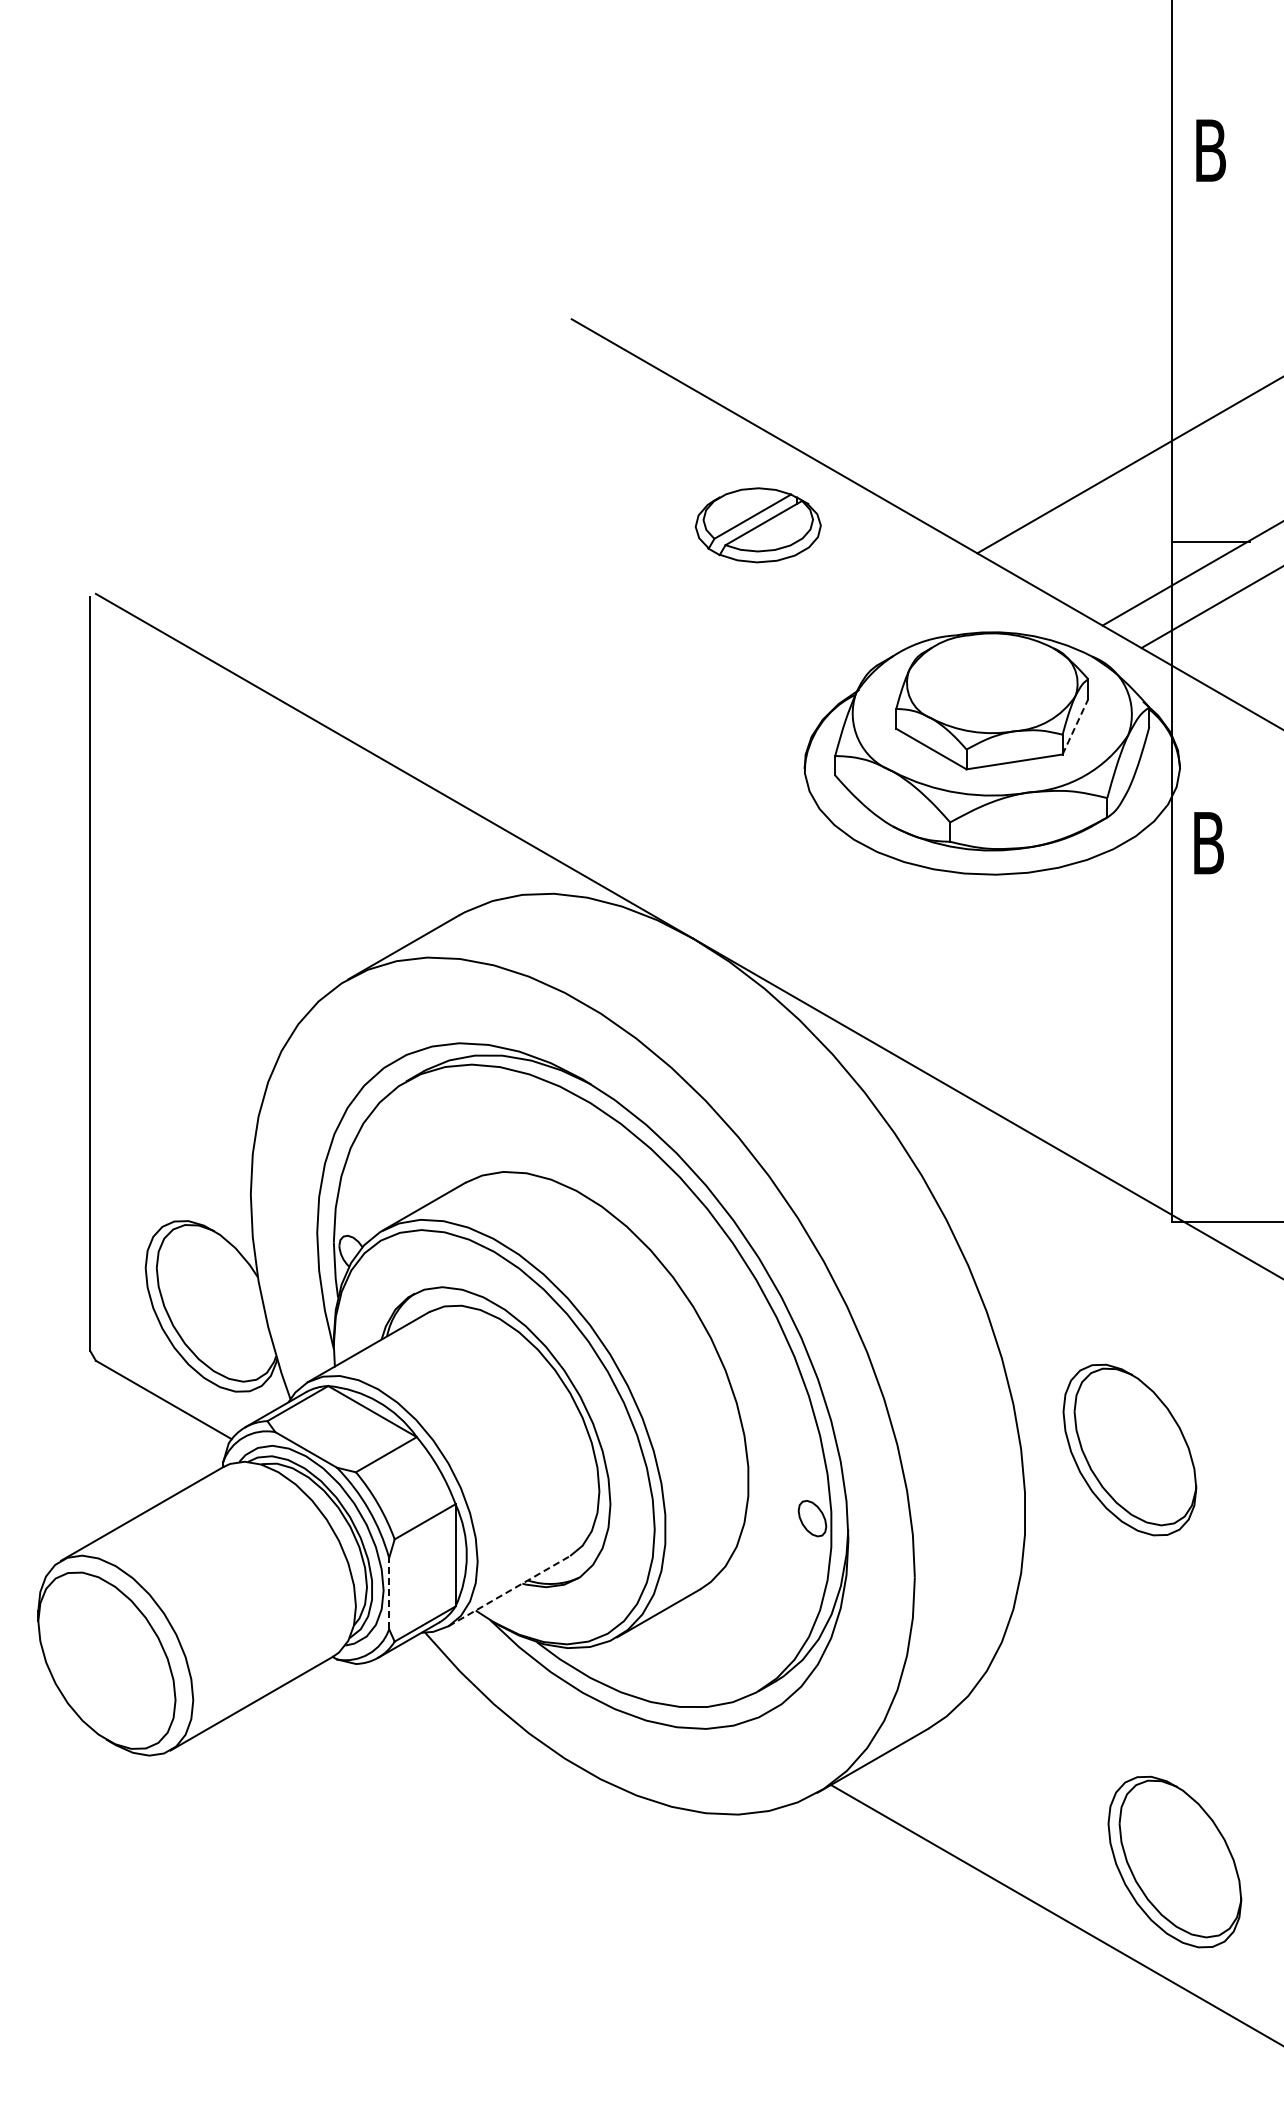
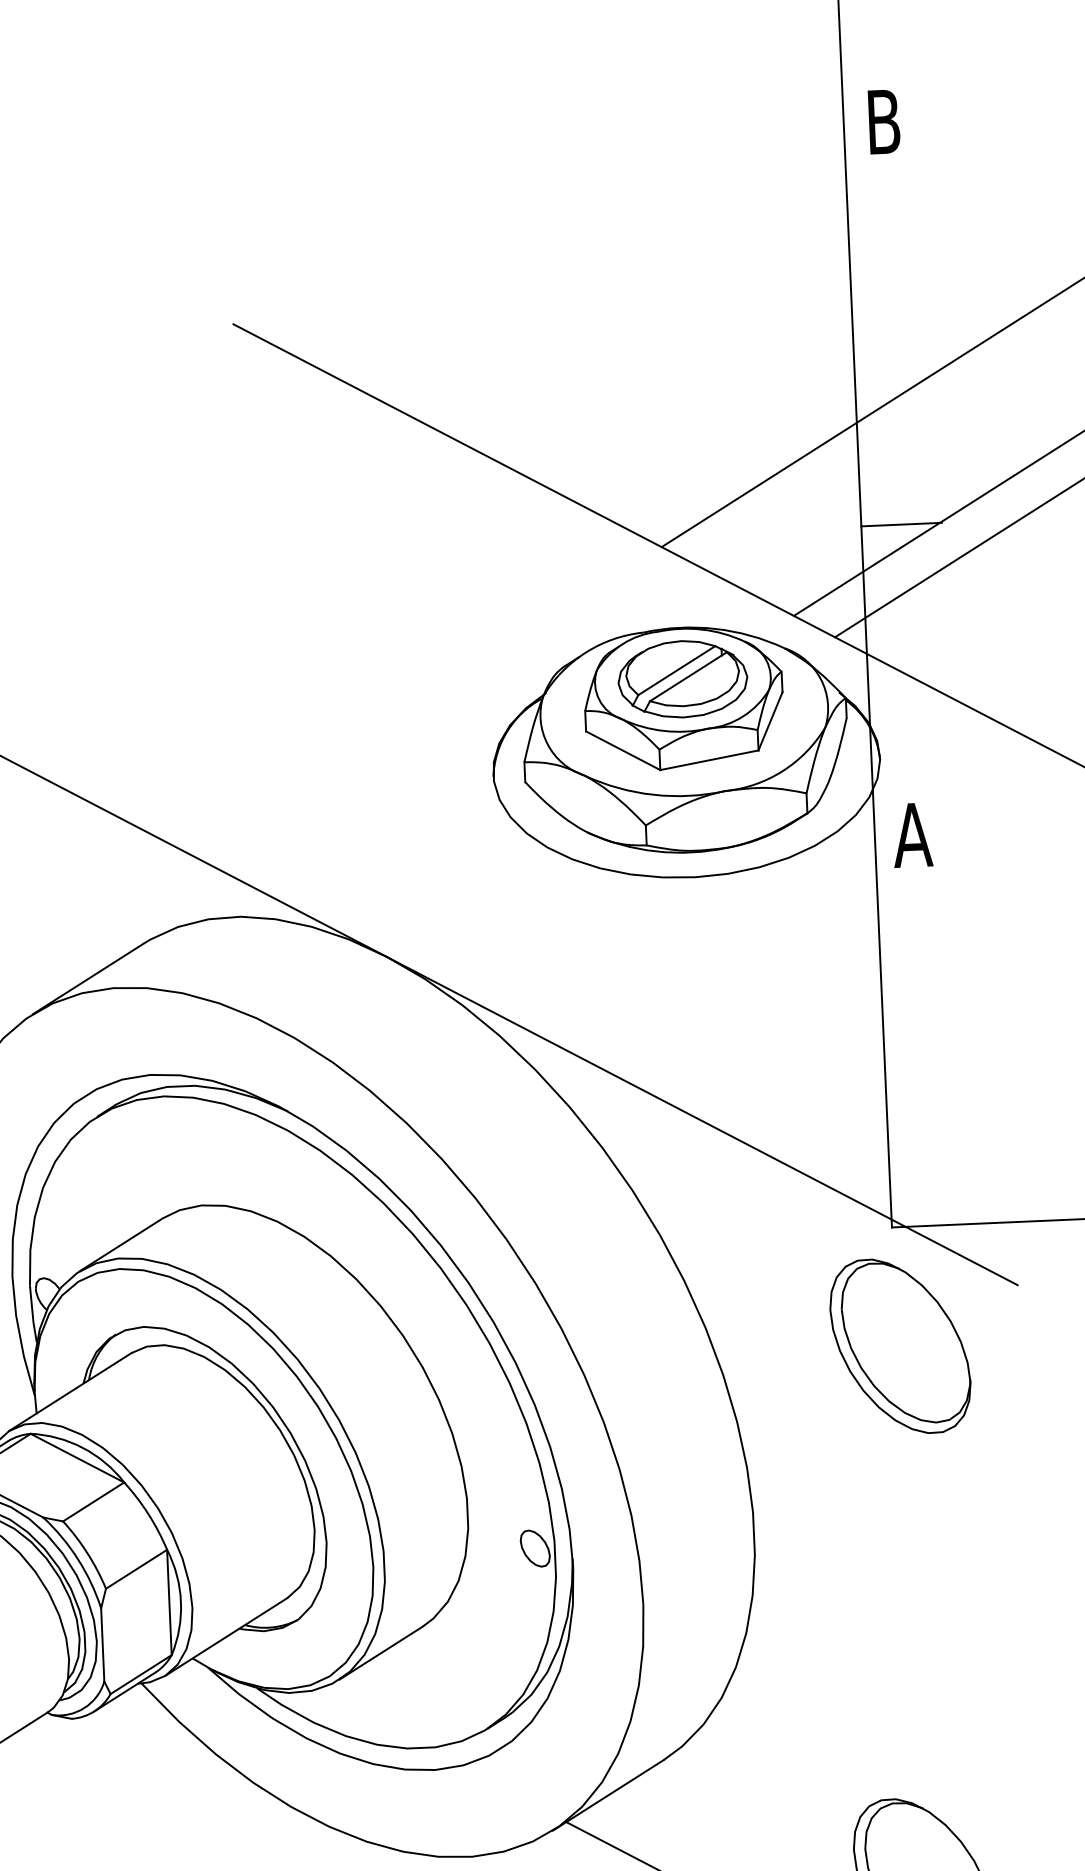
part: (757, 525) -> (682, 679), moved
line: (1075, 726) -> (770, 721), dashed -> solid
text: (1208, 843) -> (912, 835), B -> A
part: (1129, 1449) -> (899, 1345), moved
line: (509, 1590) -> (226, 1636), dashed -> solid
line: (389, 1593) -> (103, 1644), dashed -> solid

